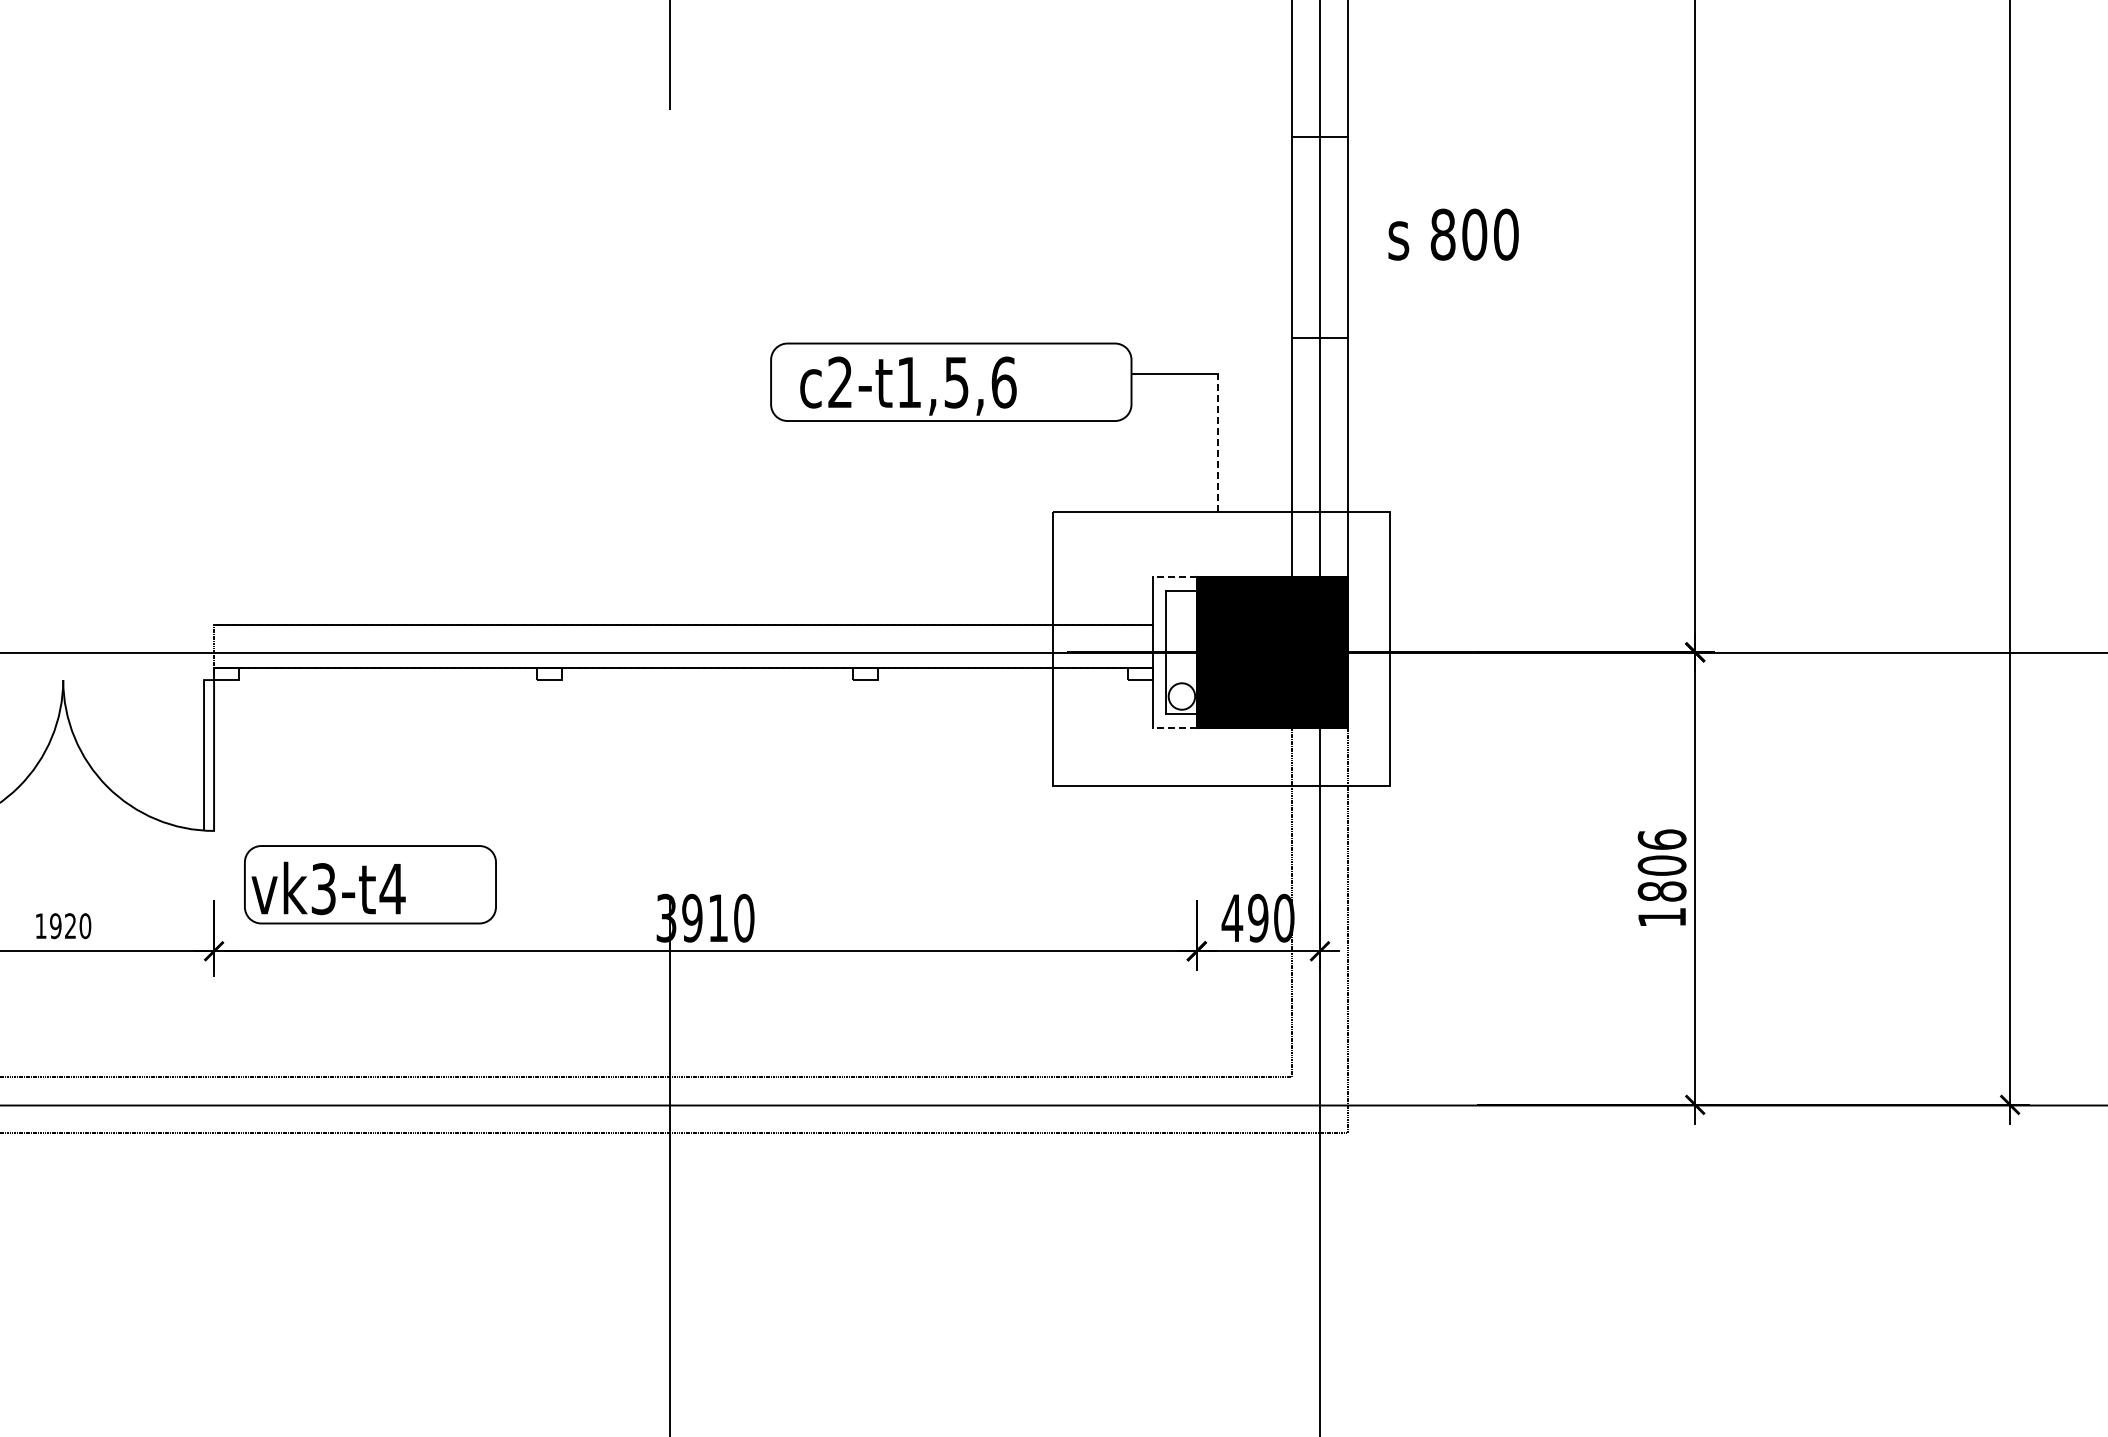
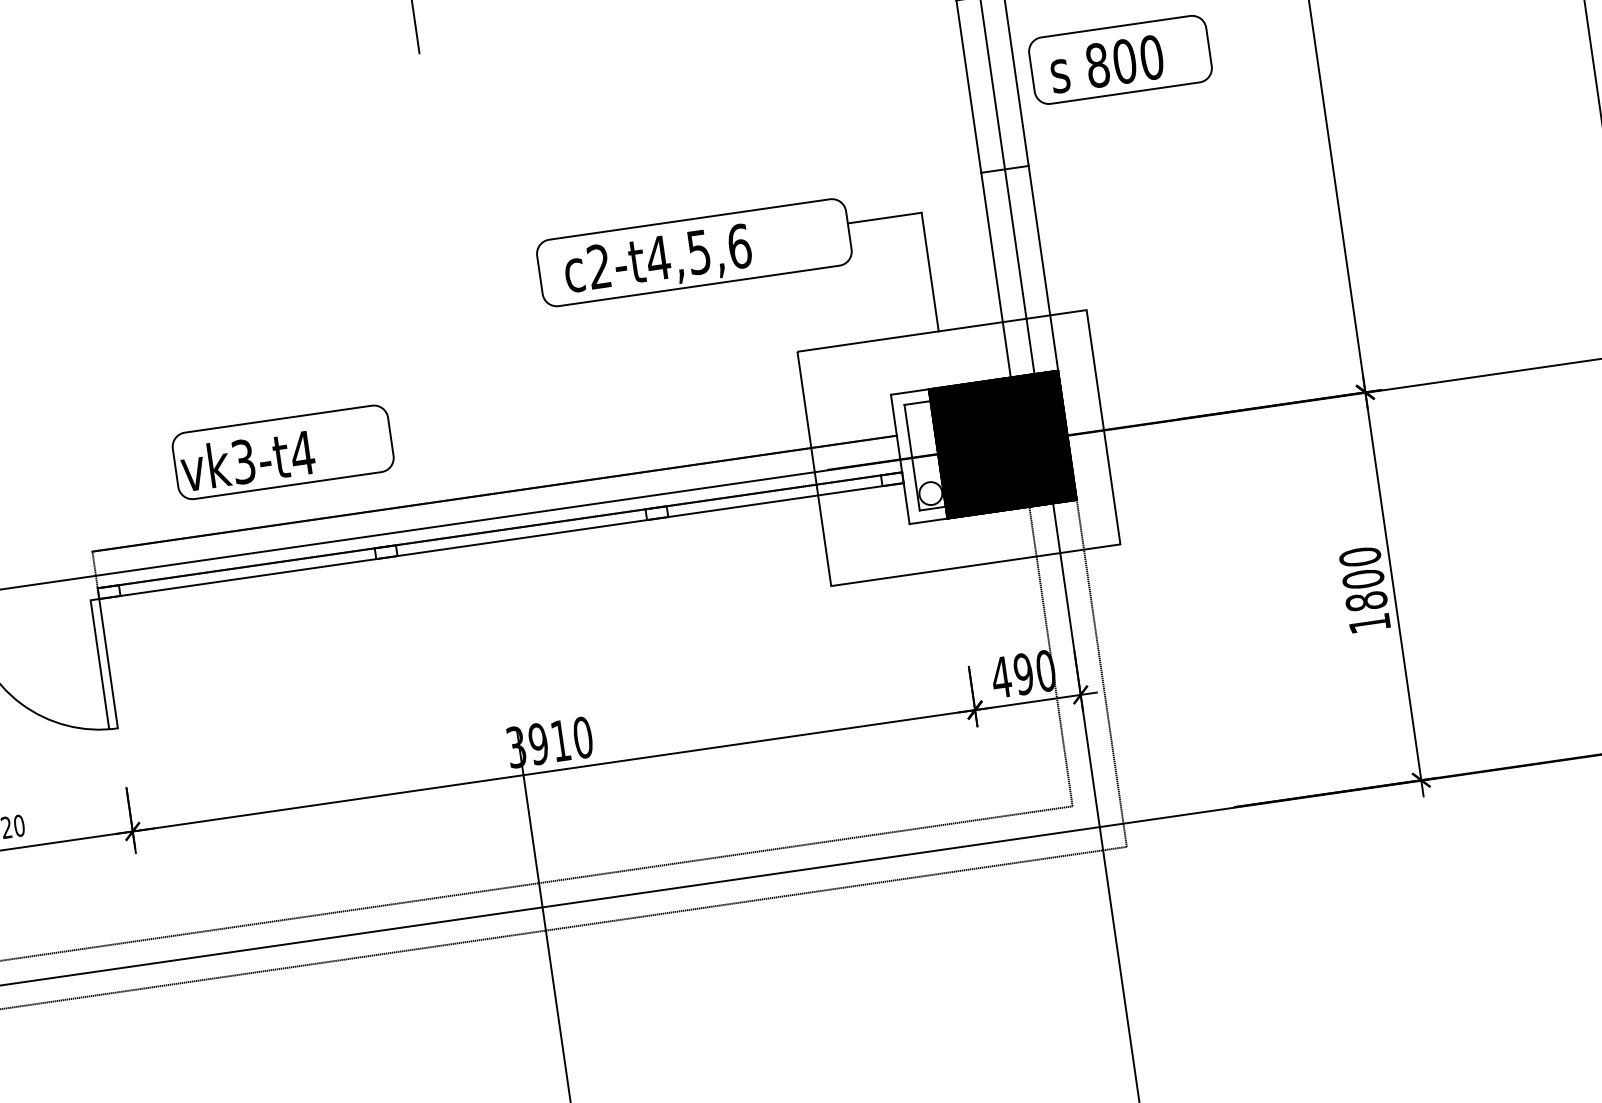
part: (1469, 231) -> (1119, 59), added
text: (909, 382) -> (658, 258), c2-t1,5,6 -> c2-t4,5,6
line: (1217, 442) -> (930, 271), dashed -> solid
line: (1174, 577) -> (909, 392), dashed -> solid
line: (683, 680) -> (501, 541), added
line: (1174, 727) -> (928, 521), dashed -> solid
text: (1661, 839) -> (1359, 556), 1806 -> 1800
part: (370, 884) -> (283, 452), moved

